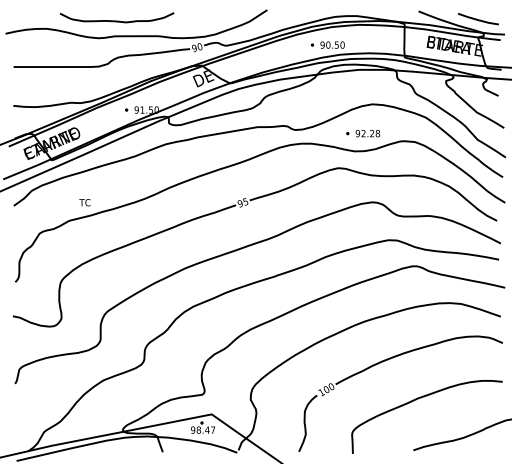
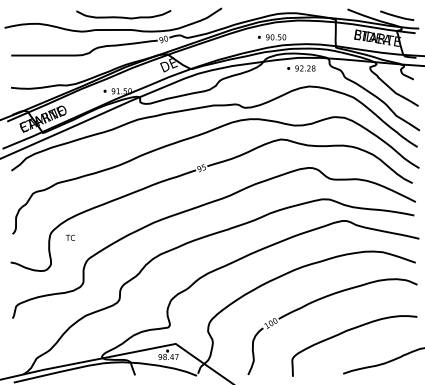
curve: (116, 20) -> (123, 16), moved
part: (362, 133) -> (300, 68), moved
text: (84, 202) -> (70, 237), moved

